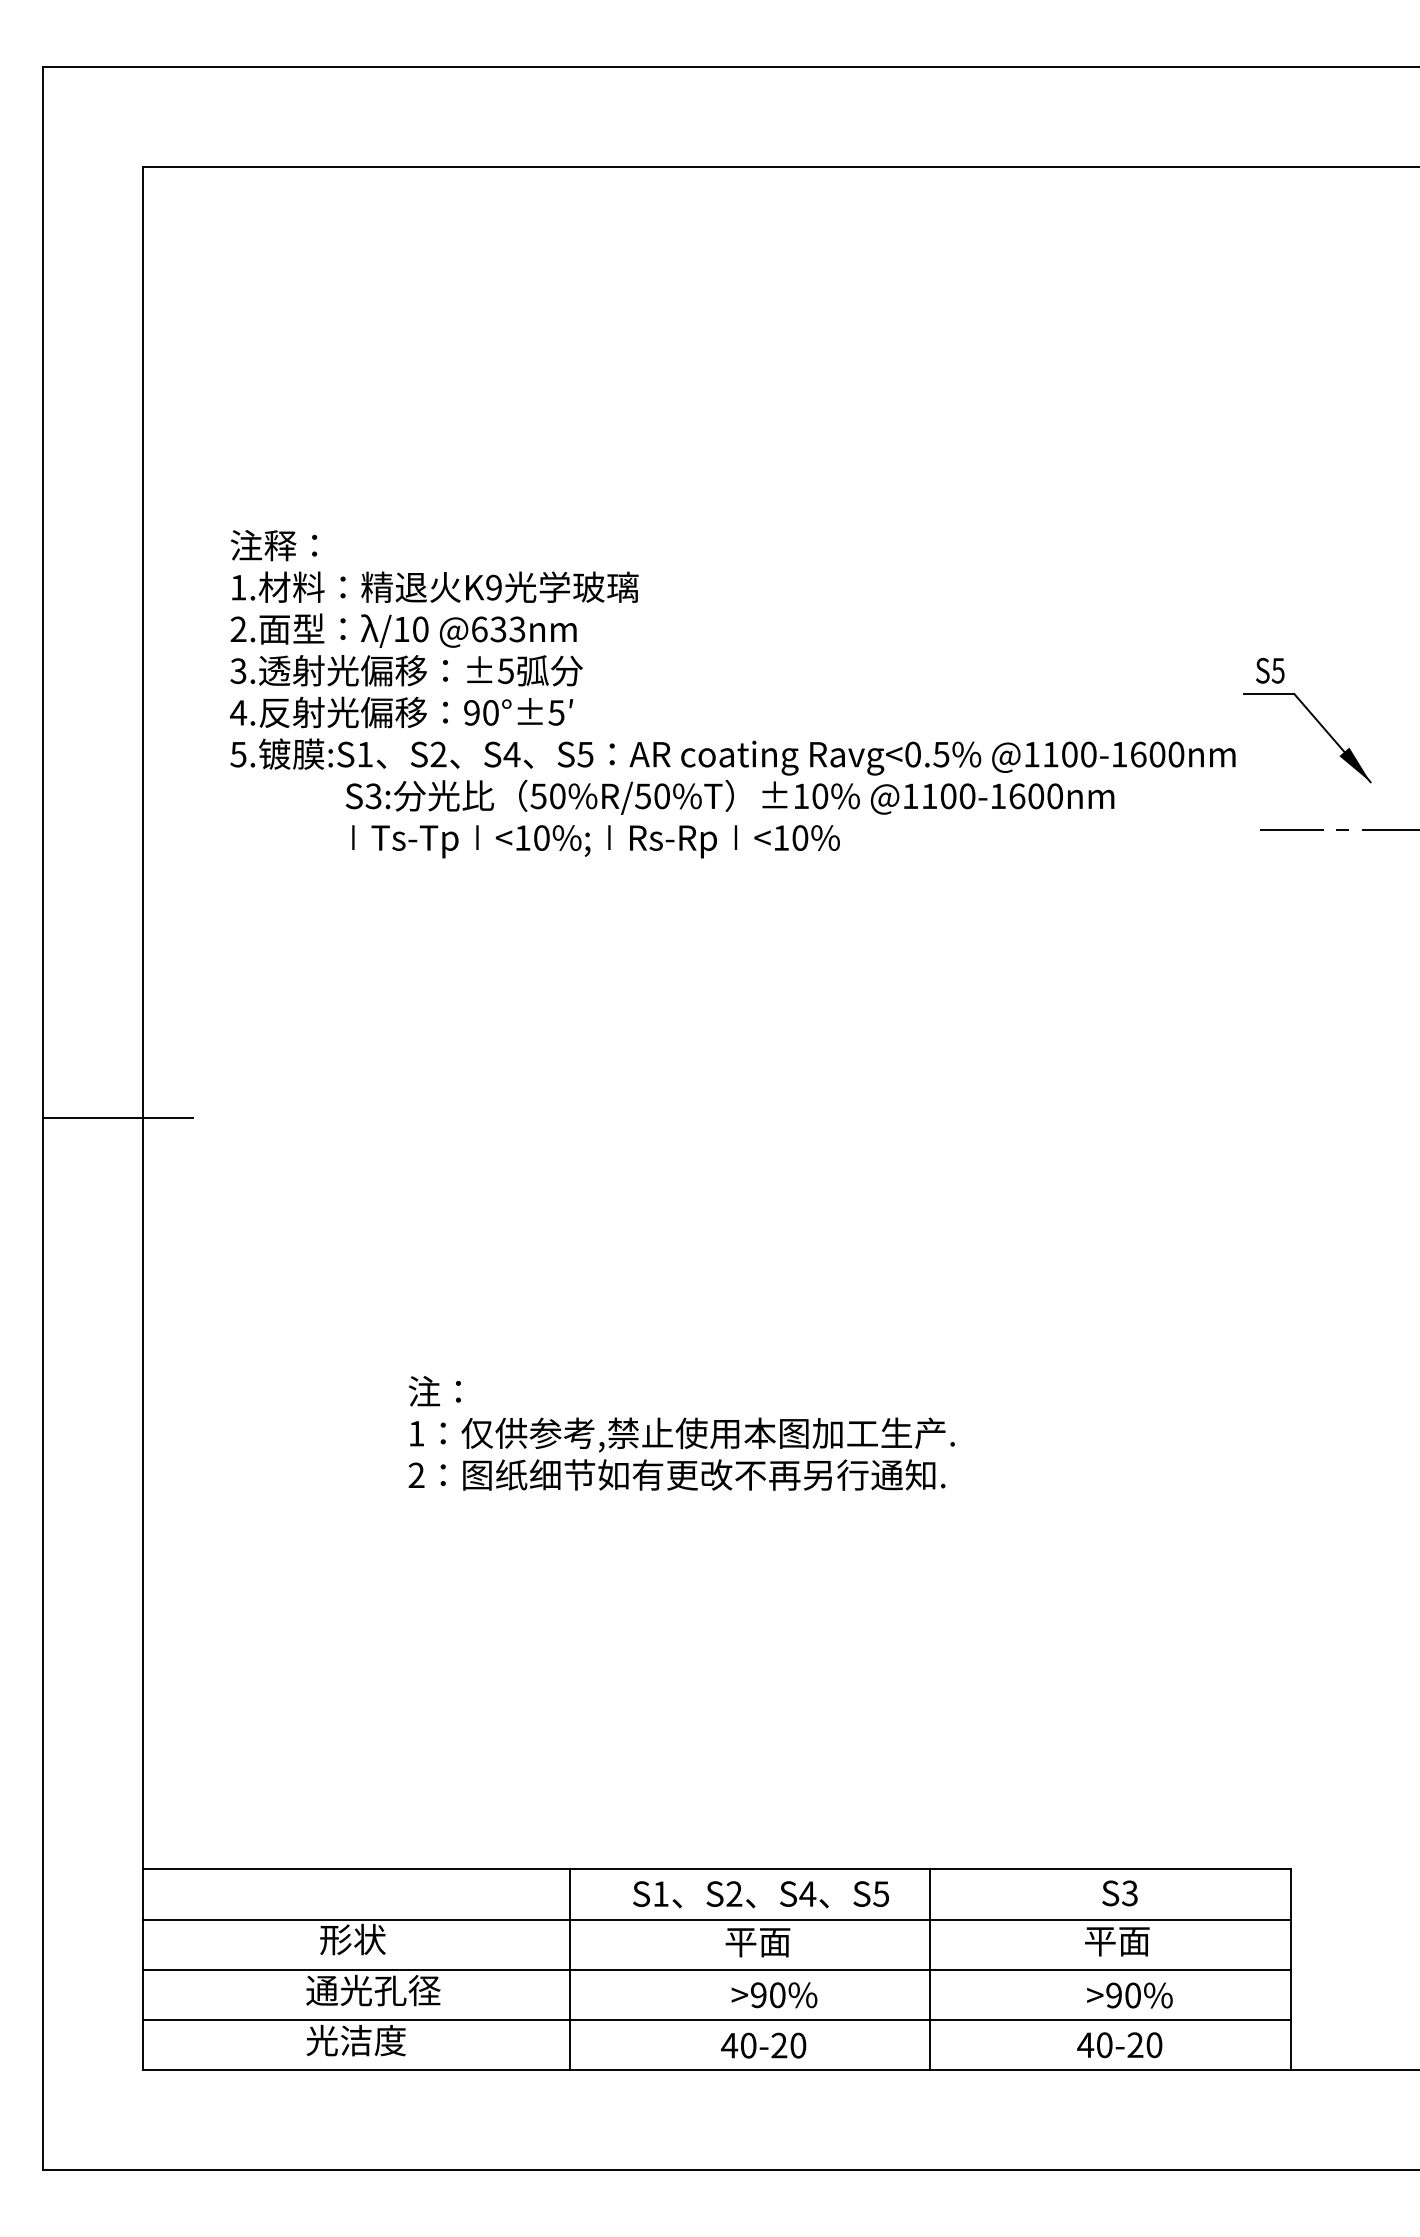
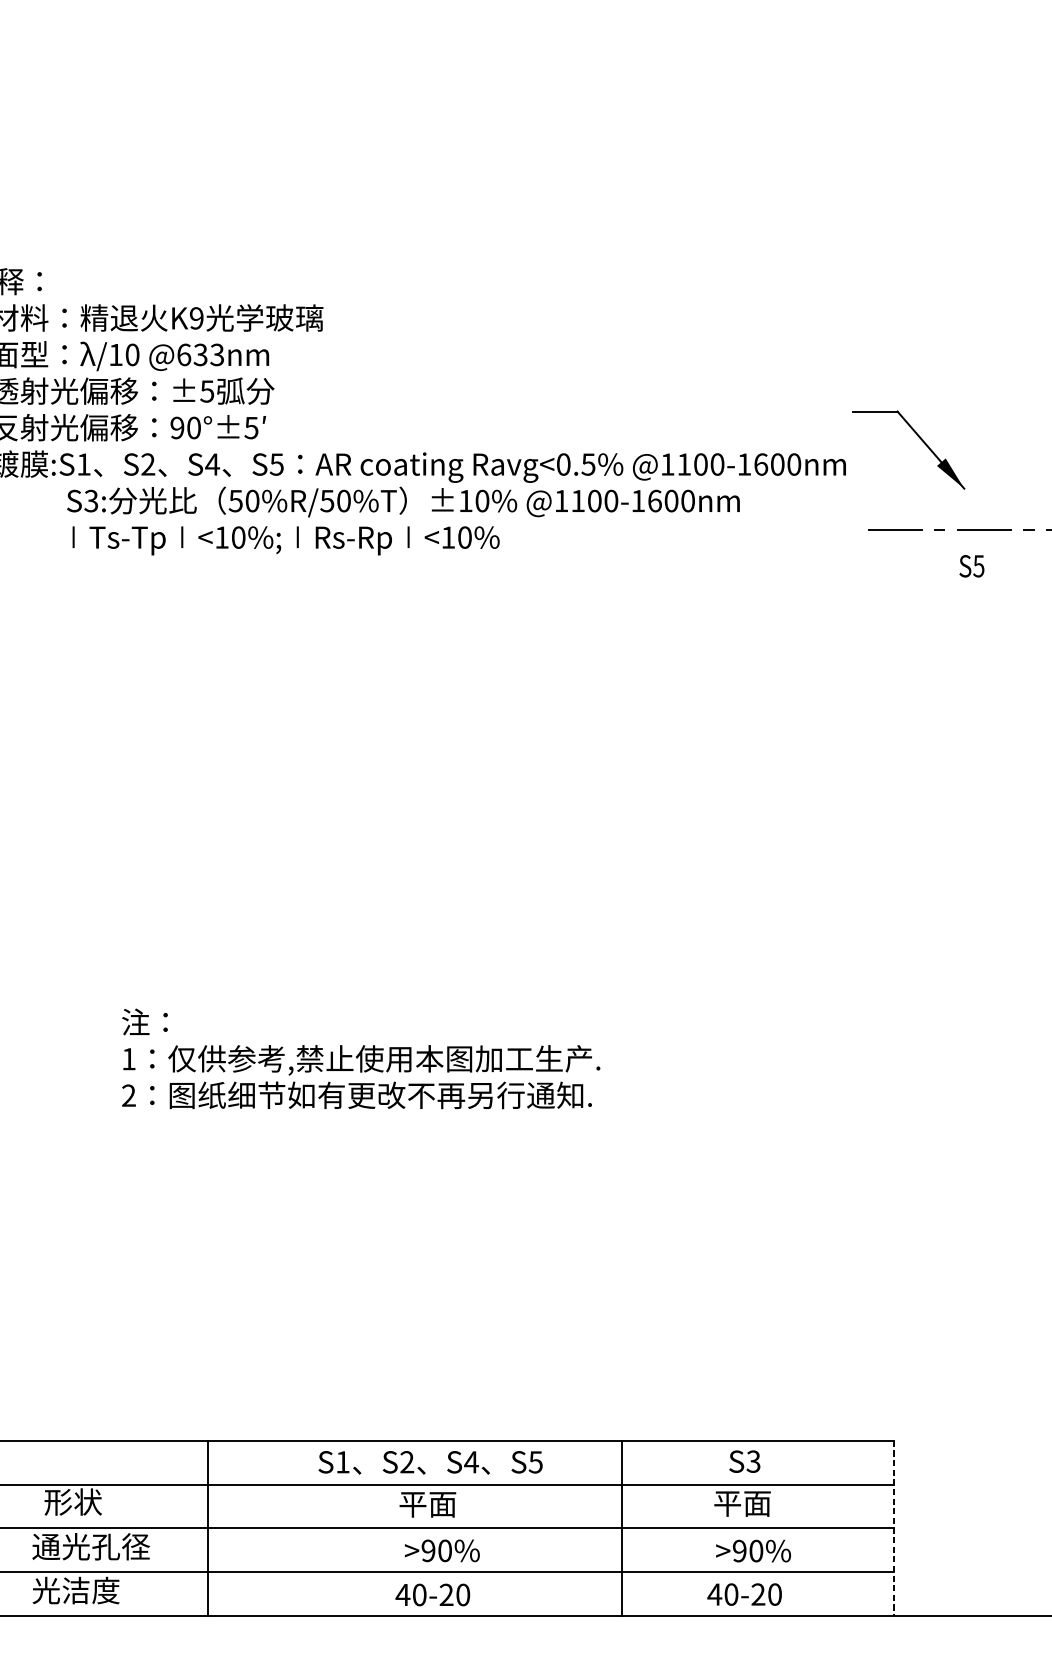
text: (1270, 670) -> (972, 566), moved
line: (569, 1969) -> (207, 1528), moved
line: (930, 1969) -> (621, 1528), moved
line: (1290, 1970) -> (894, 1529), solid -> dashed

